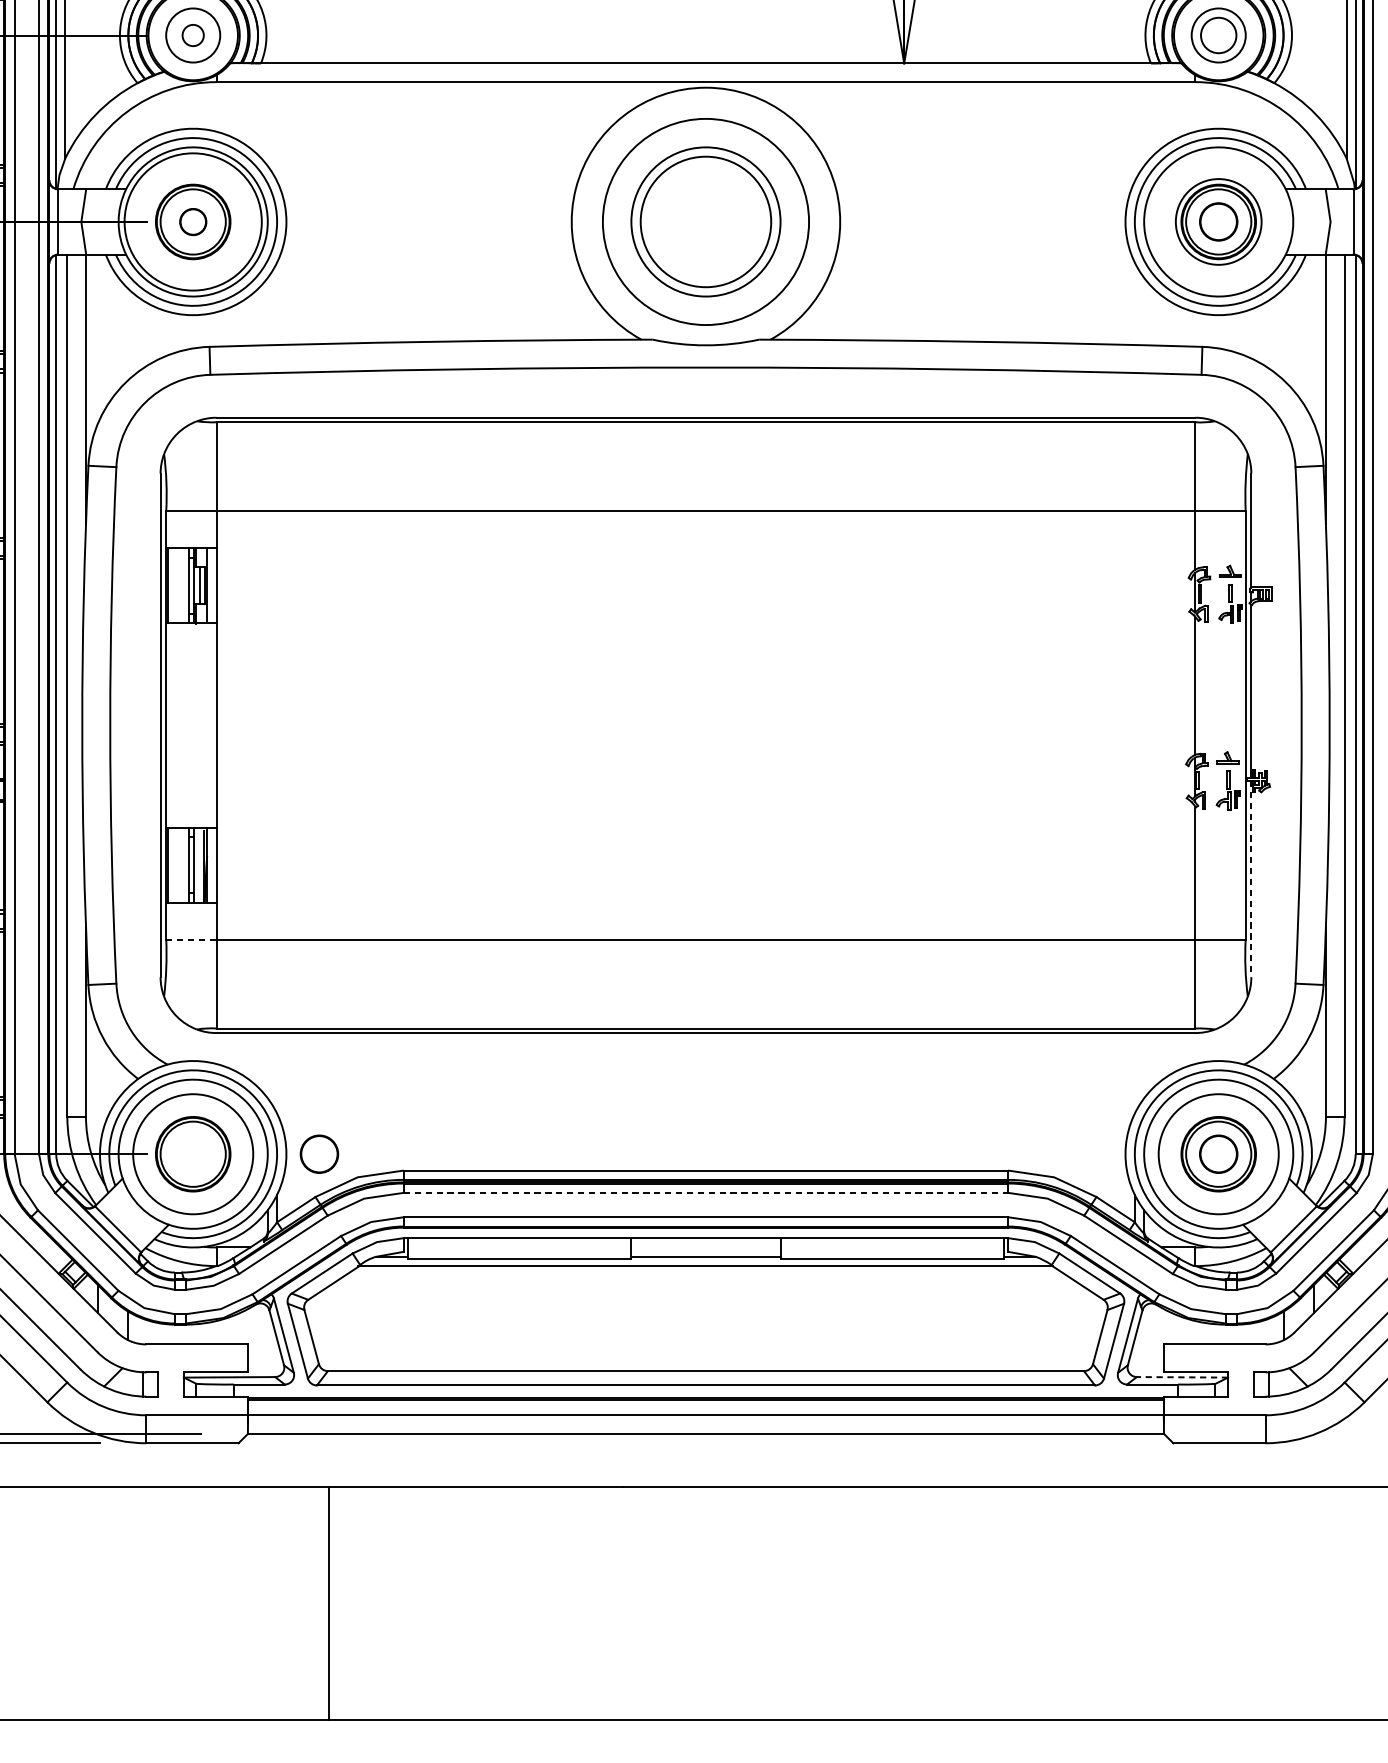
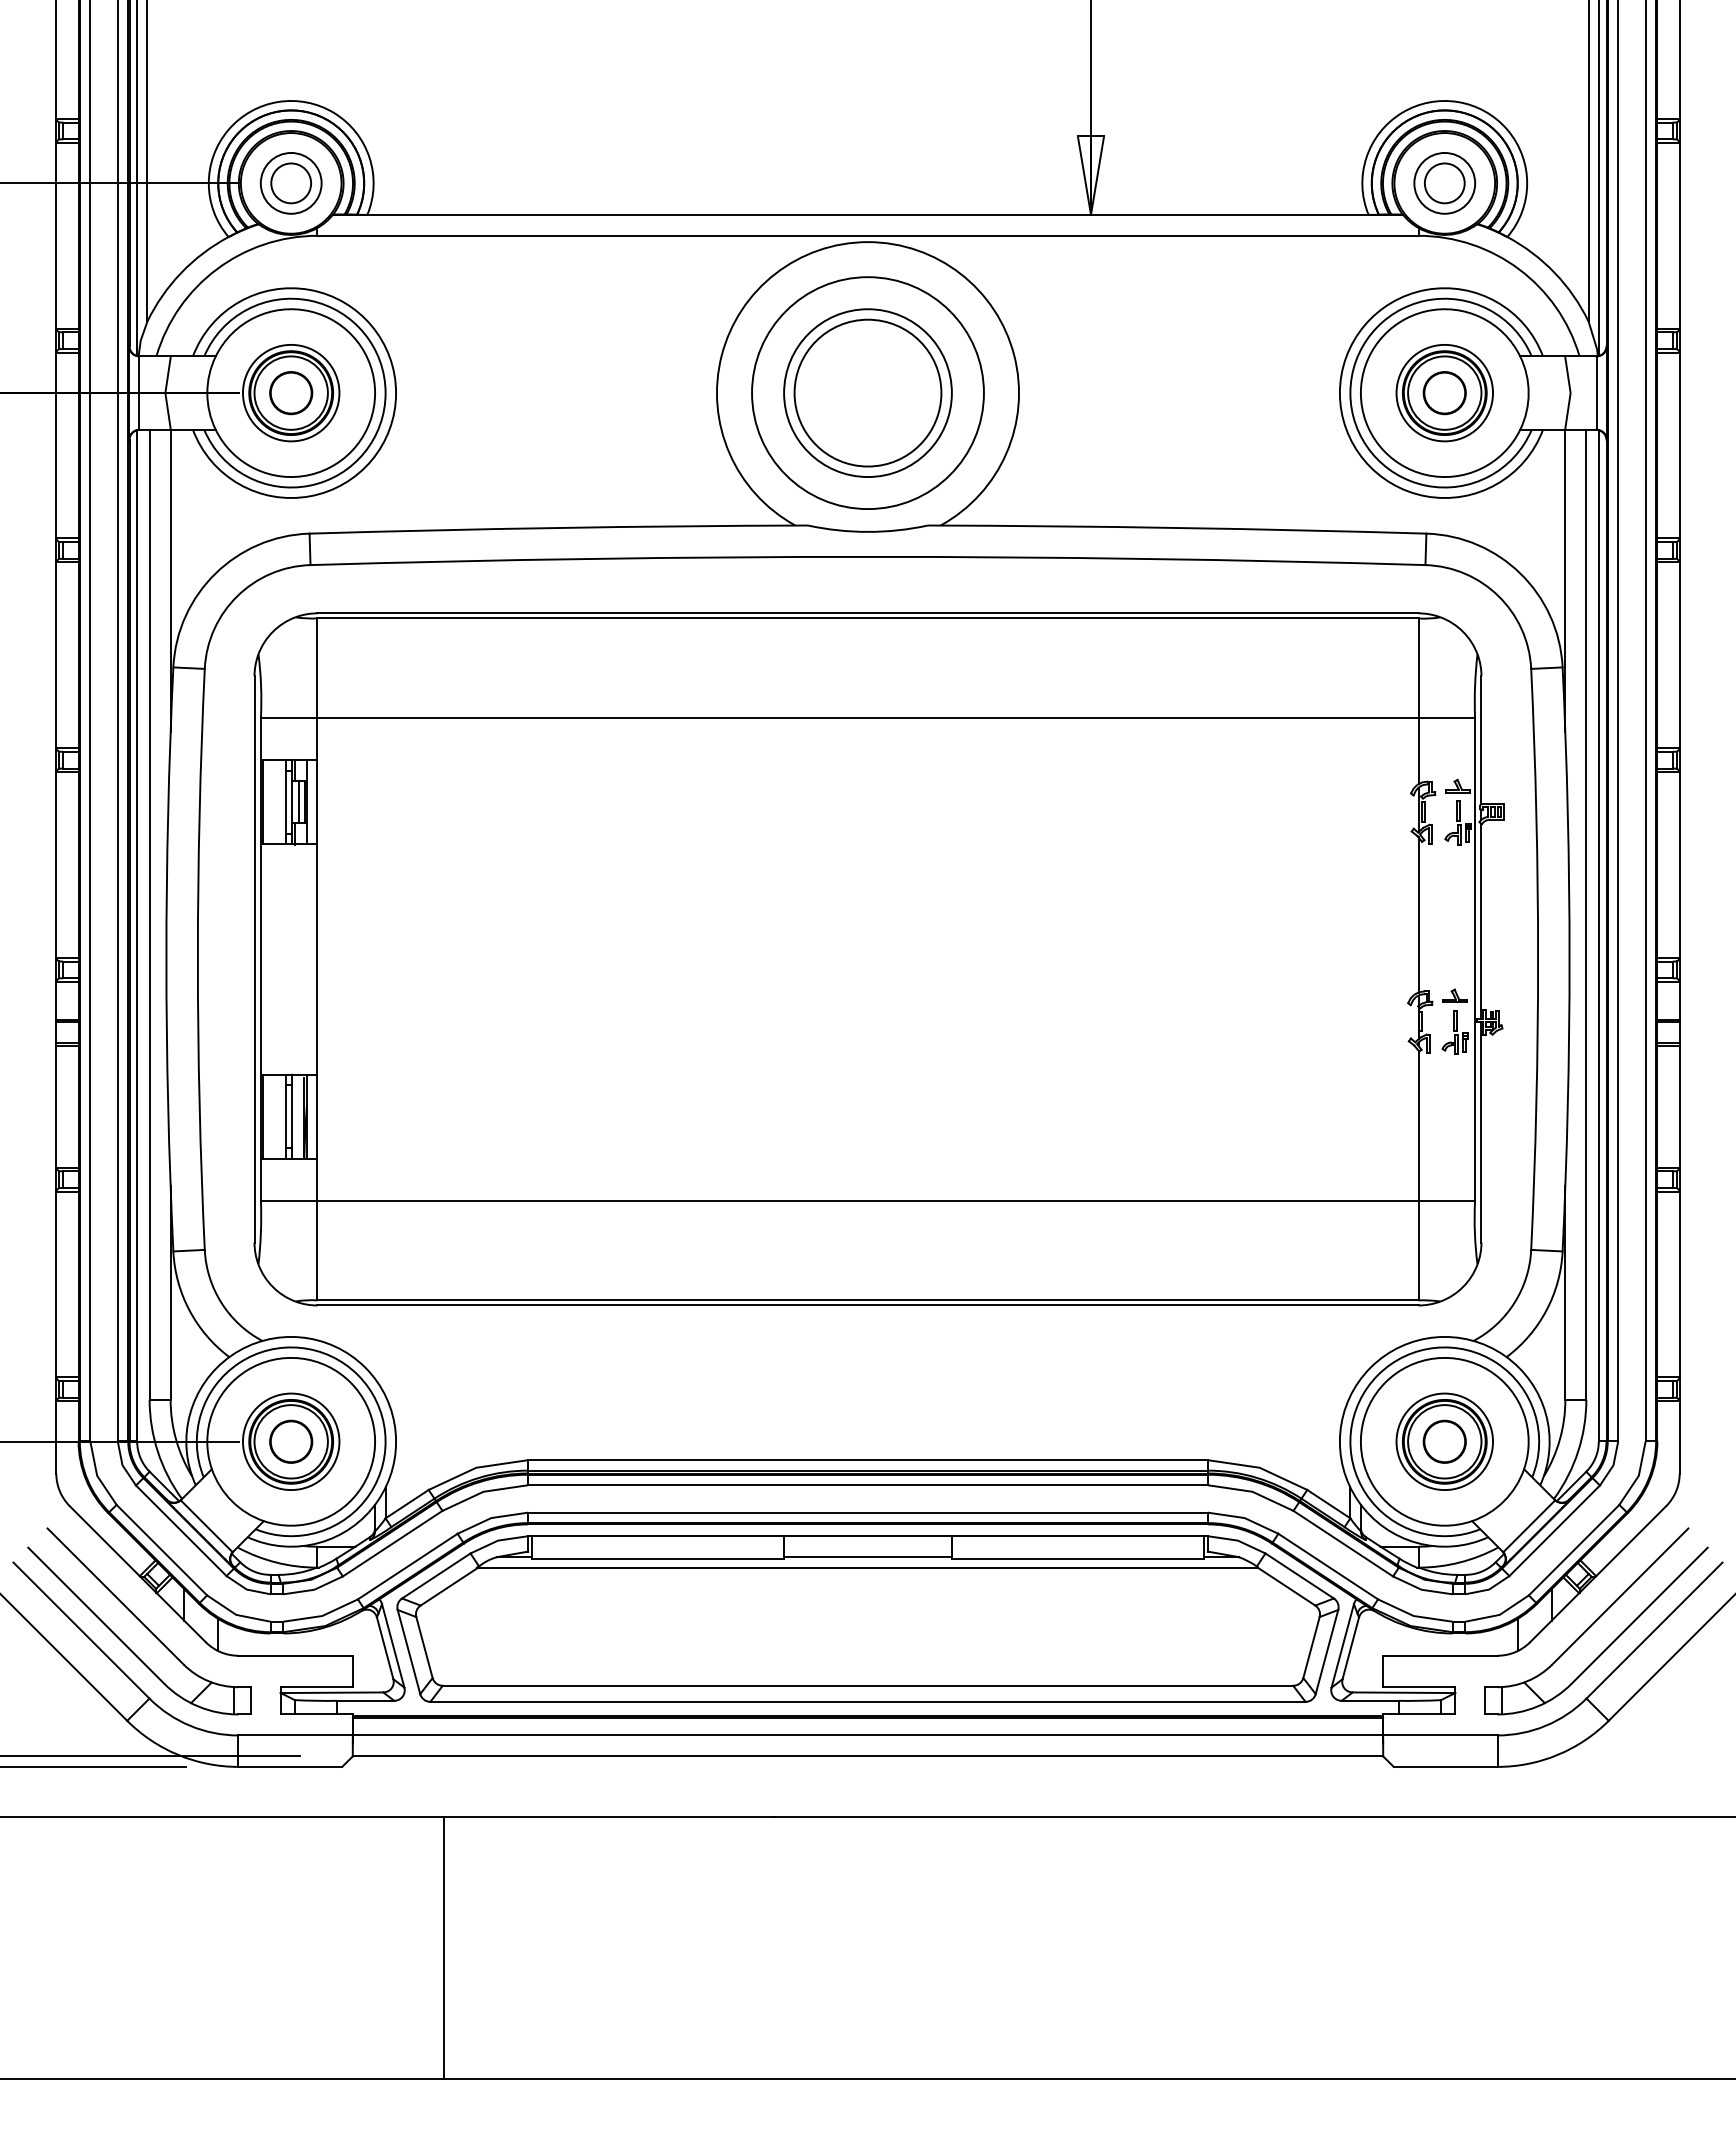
circle: (193, 35) -> (291, 183), size x1.67
circle: (192, 221) -> (290, 392), size x0.62
circle: (193, 222) -> (291, 393), size x1.43
line: (1251, 879) -> (1481, 1132), dashed -> solid
line: (191, 939) -> (289, 1200), dashed -> solid
circle: (192, 1153) -> (290, 1441), size x0.71
circle: (319, 1153) -> (291, 1441), moved
circle: (1218, 1153) -> (1444, 1441), size x0.71
line: (705, 1193) -> (867, 1485), dashed -> solid
line: (1182, 1377) -> (1403, 1692), dashed -> solid

